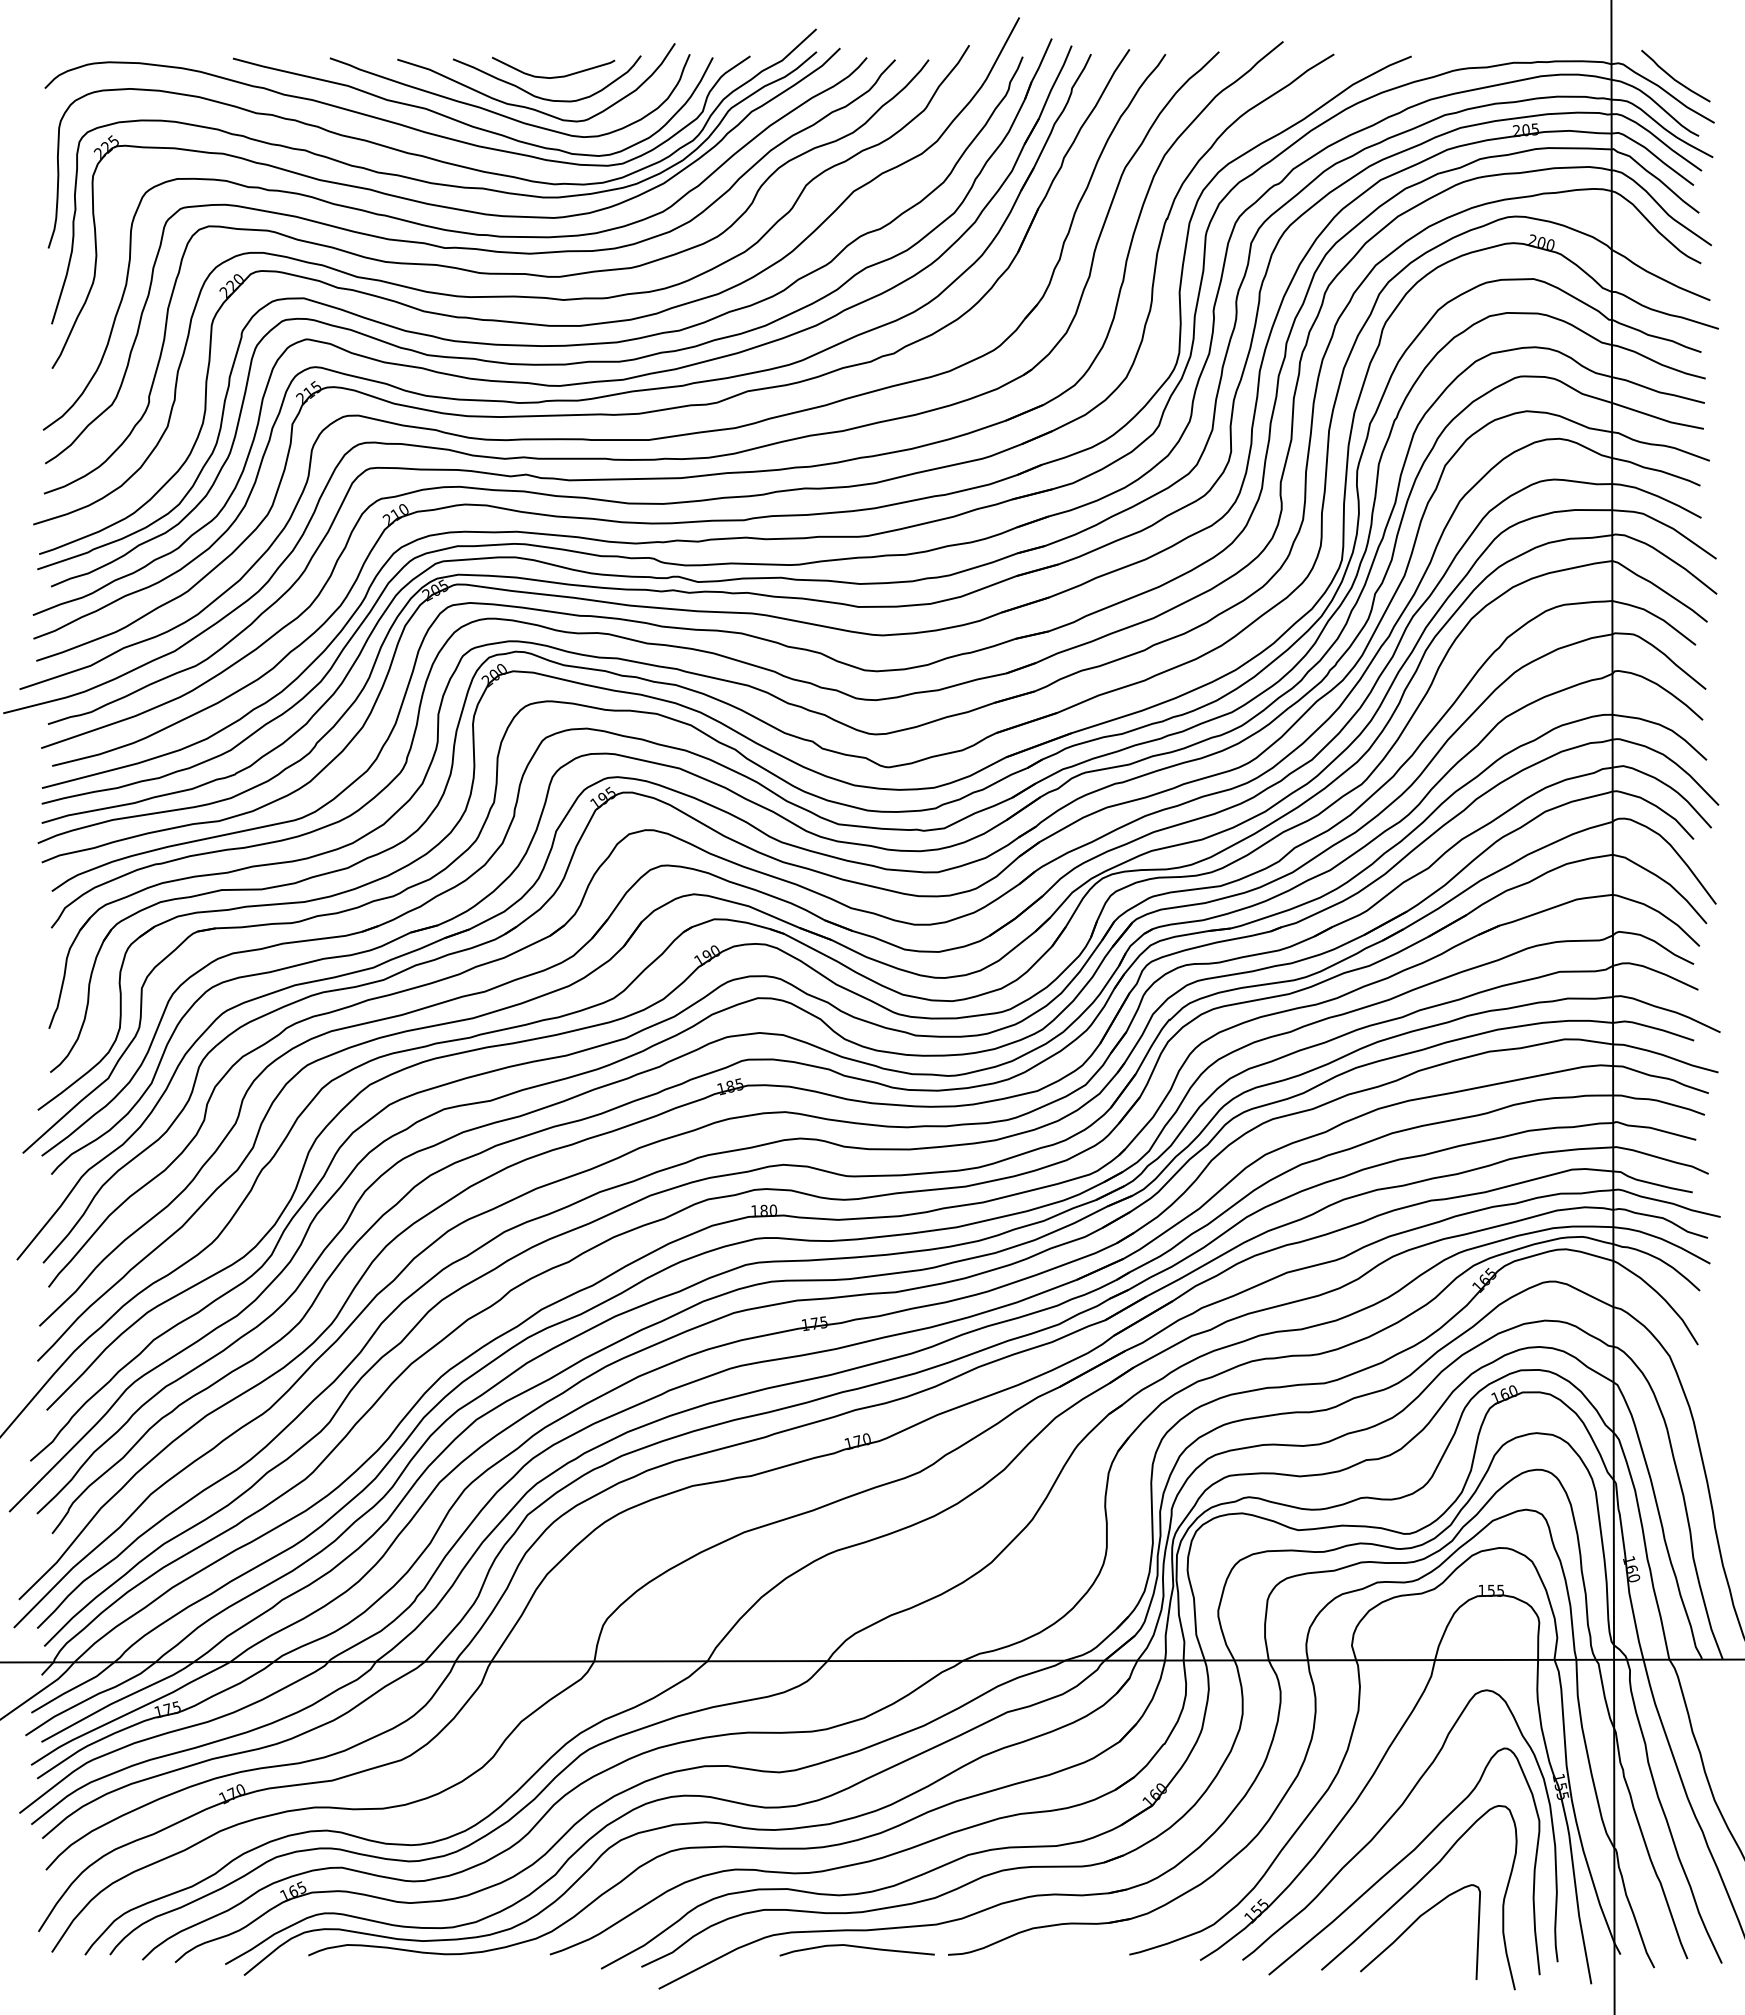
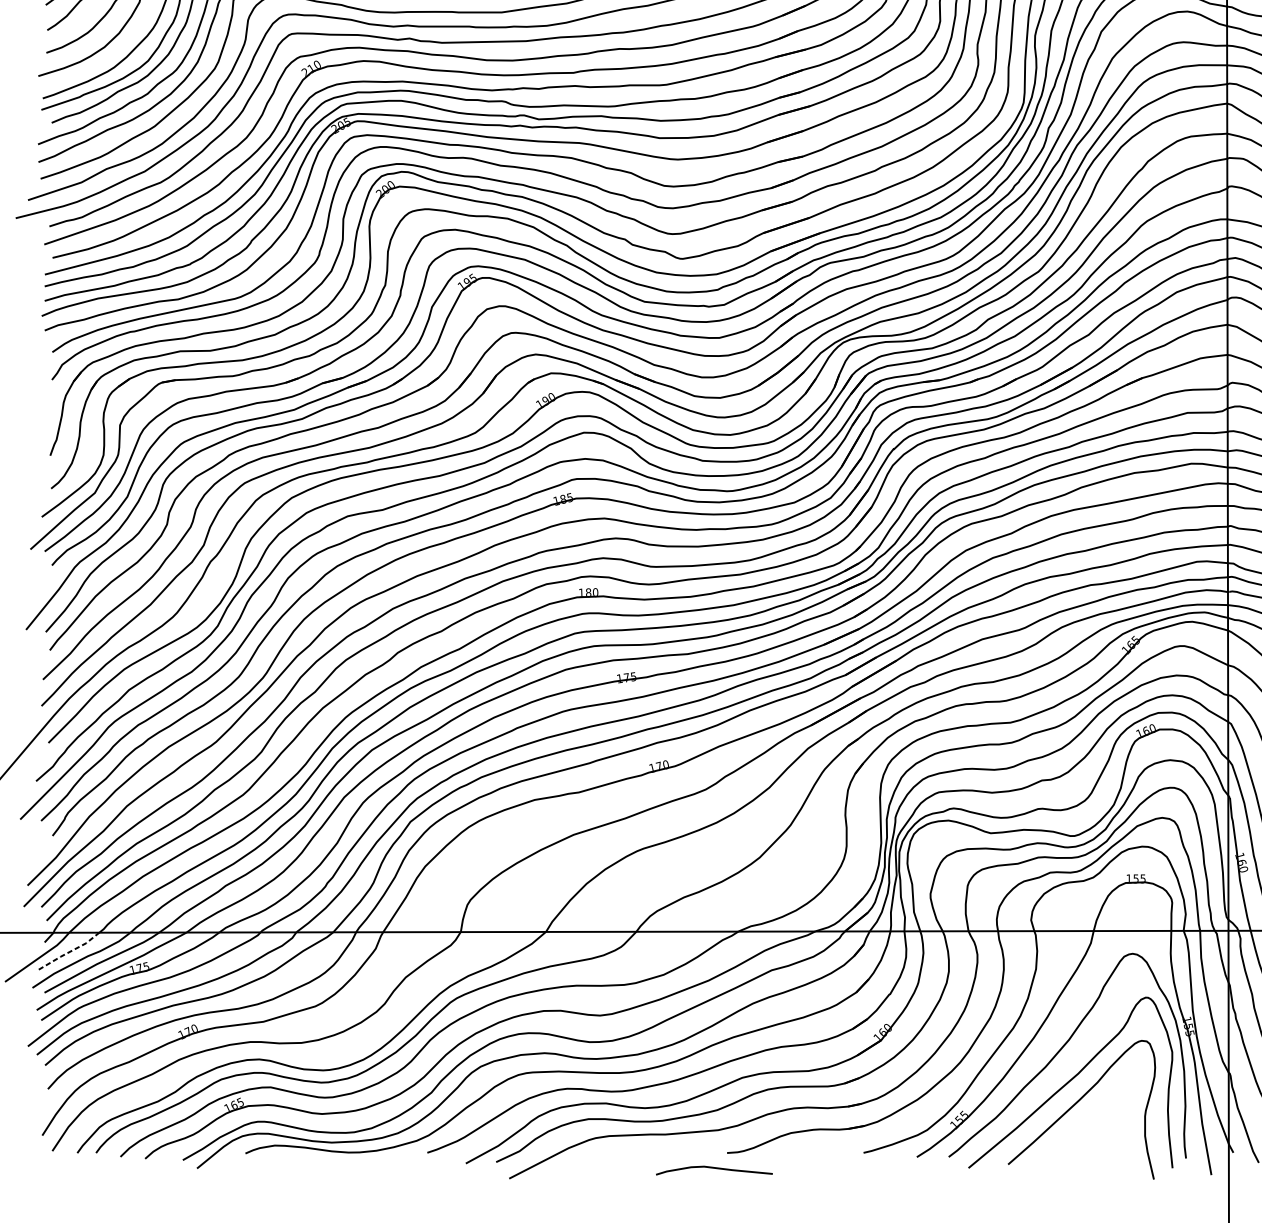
line: (73, 1688) -> (68, 952), solid -> dashed
curve: (1413, 1924) -> (1077, 1130), removed
curve: (856, 1947) -> (713, 1168), moved

